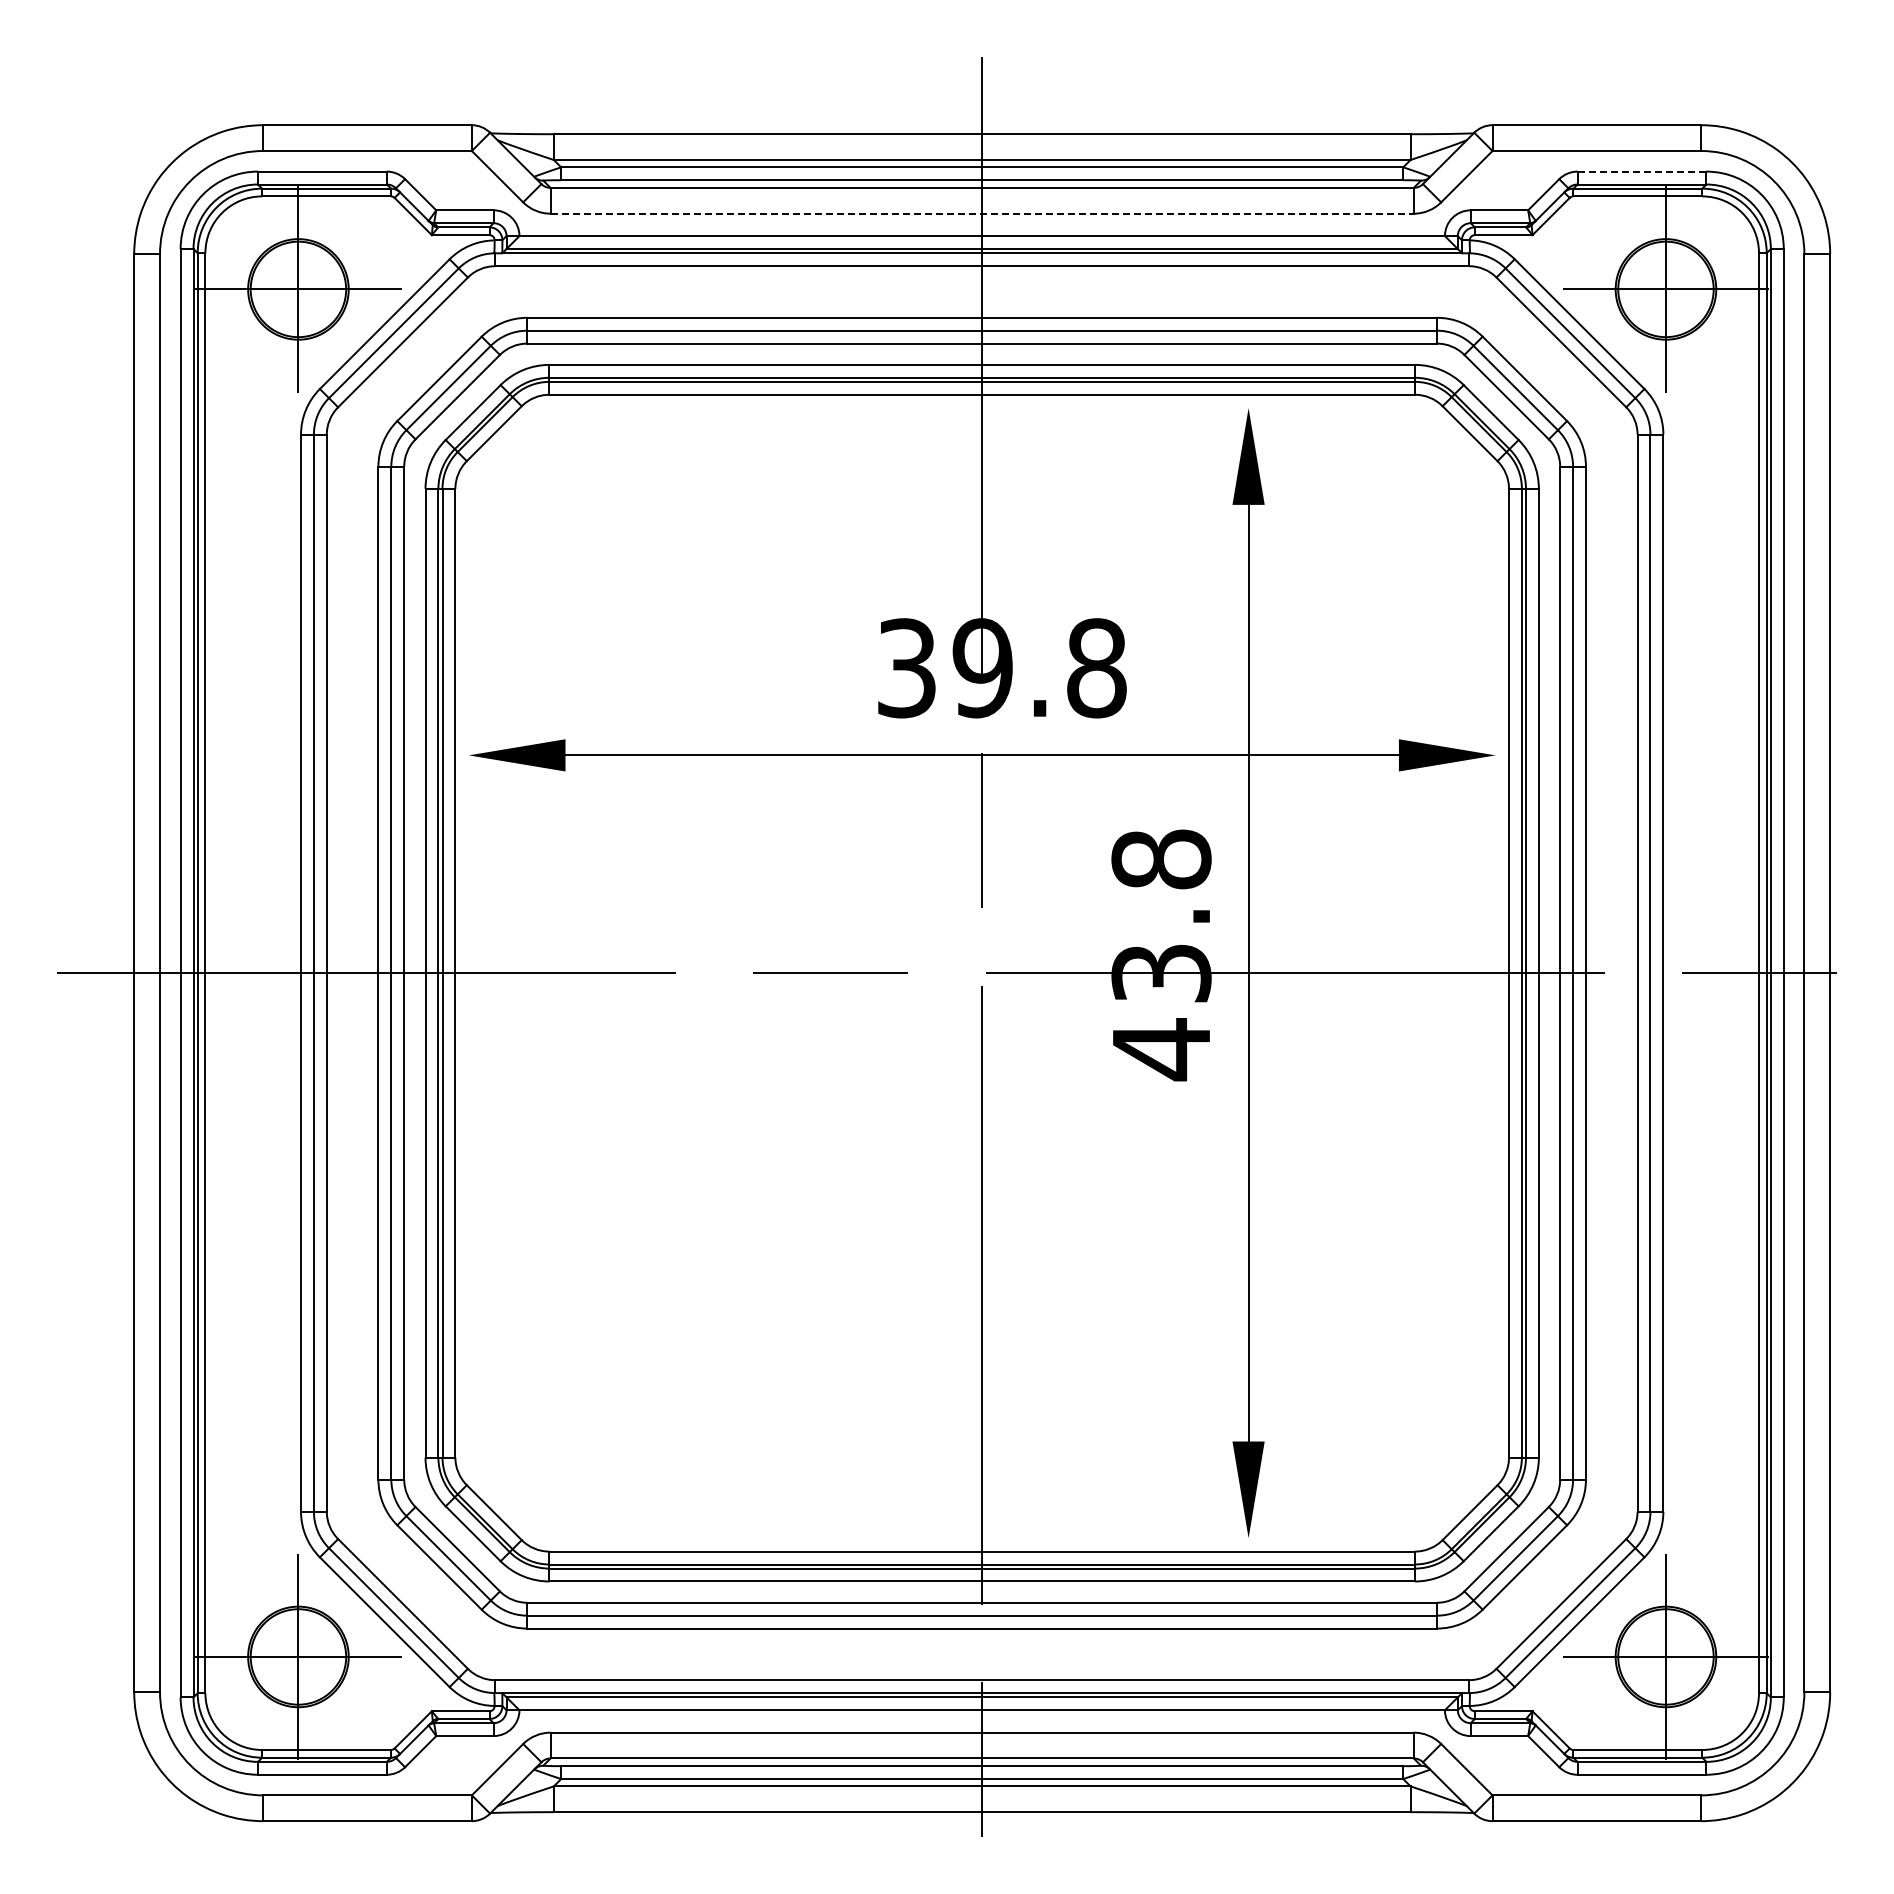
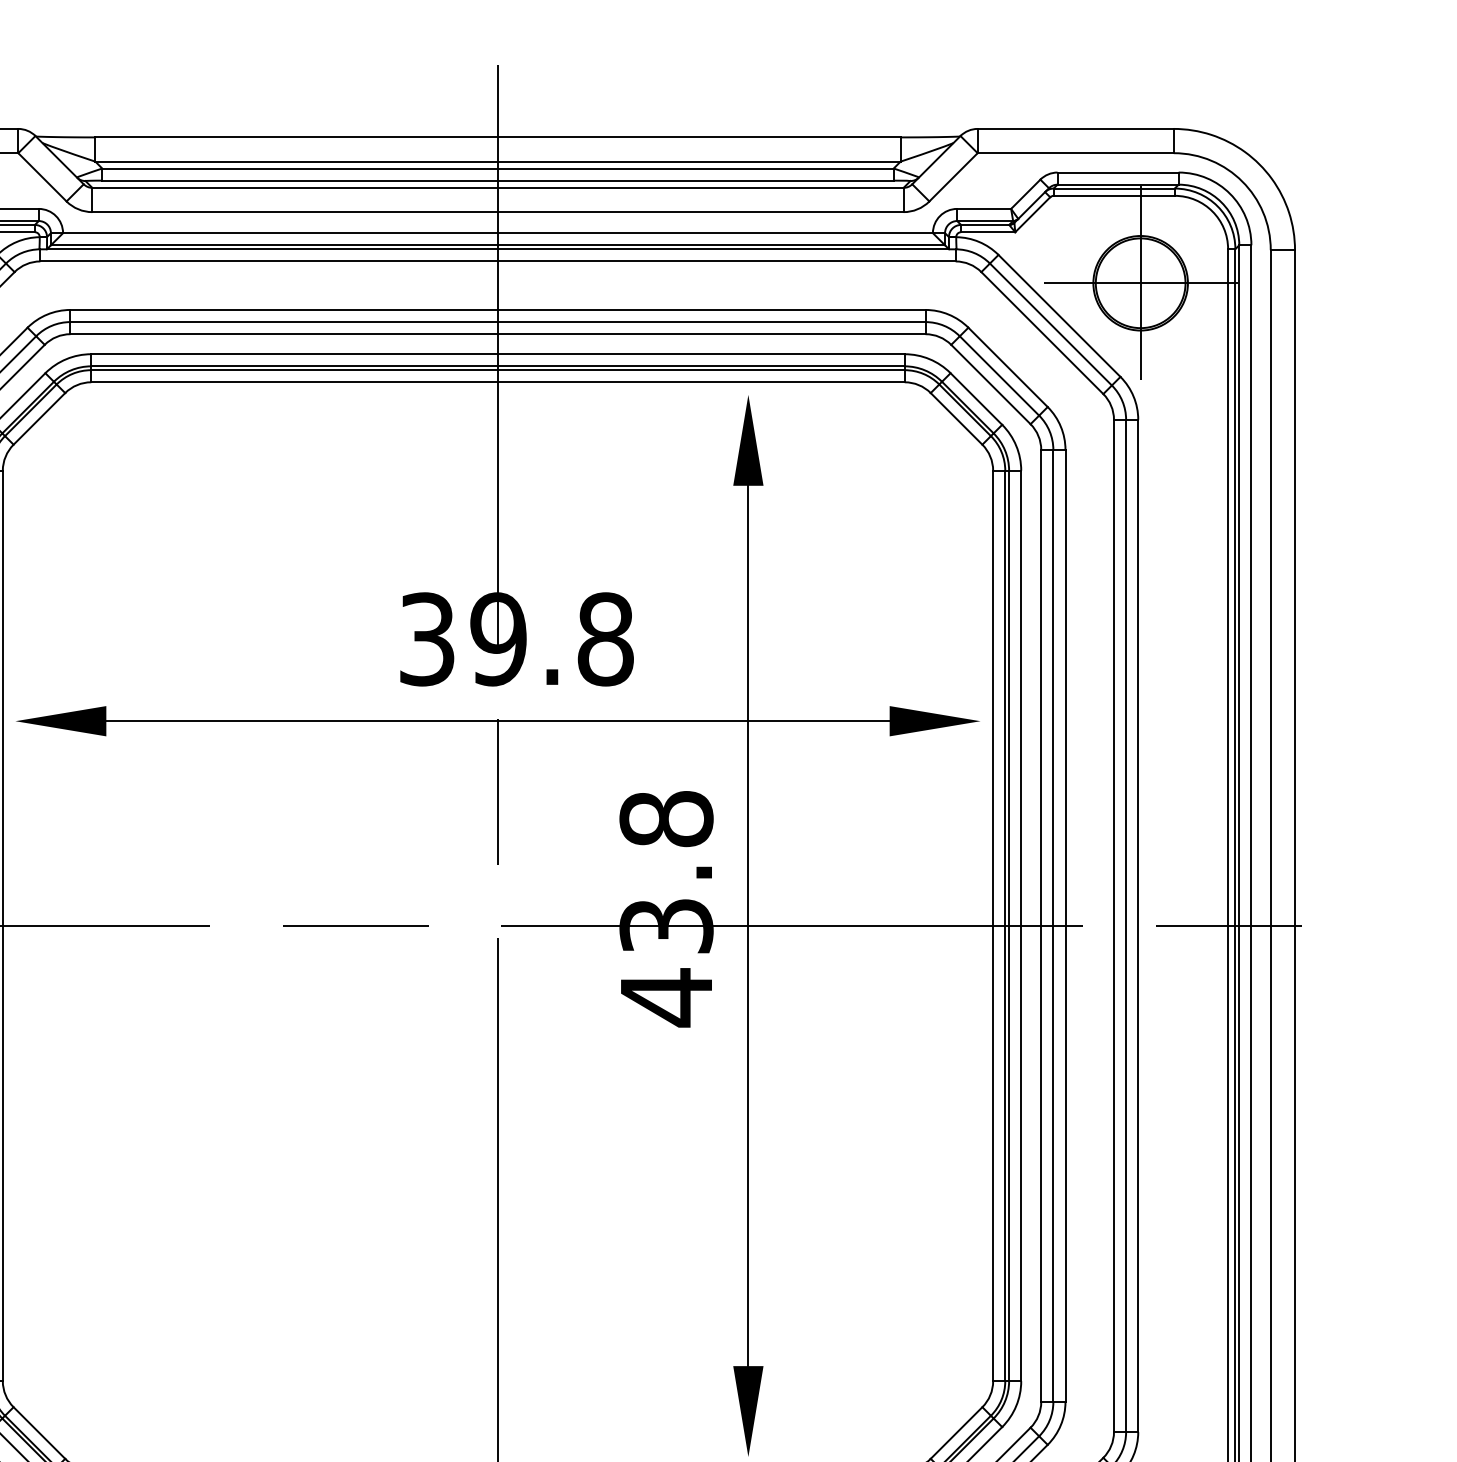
line: (1641, 171) -> (1117, 172), dashed -> solid
line: (982, 213) -> (498, 211), dashed -> solid

